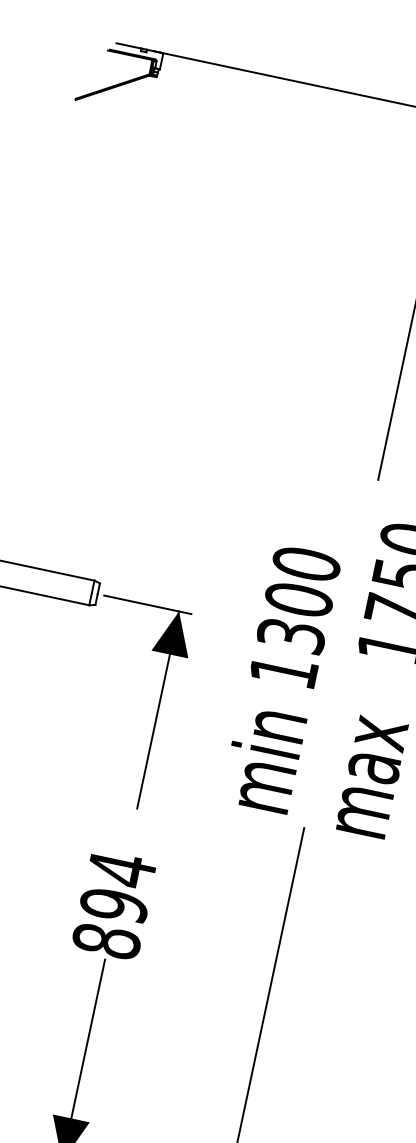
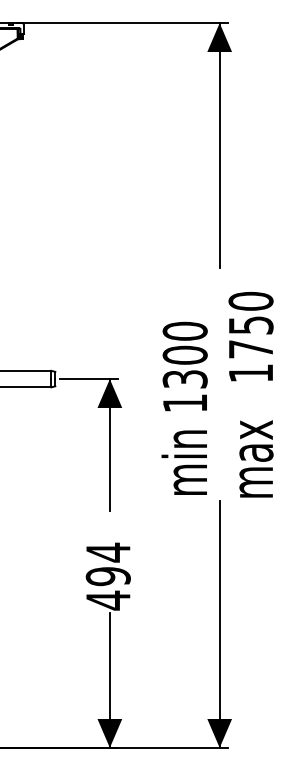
text: (105, 940) -> (107, 600), 894 -> 494

